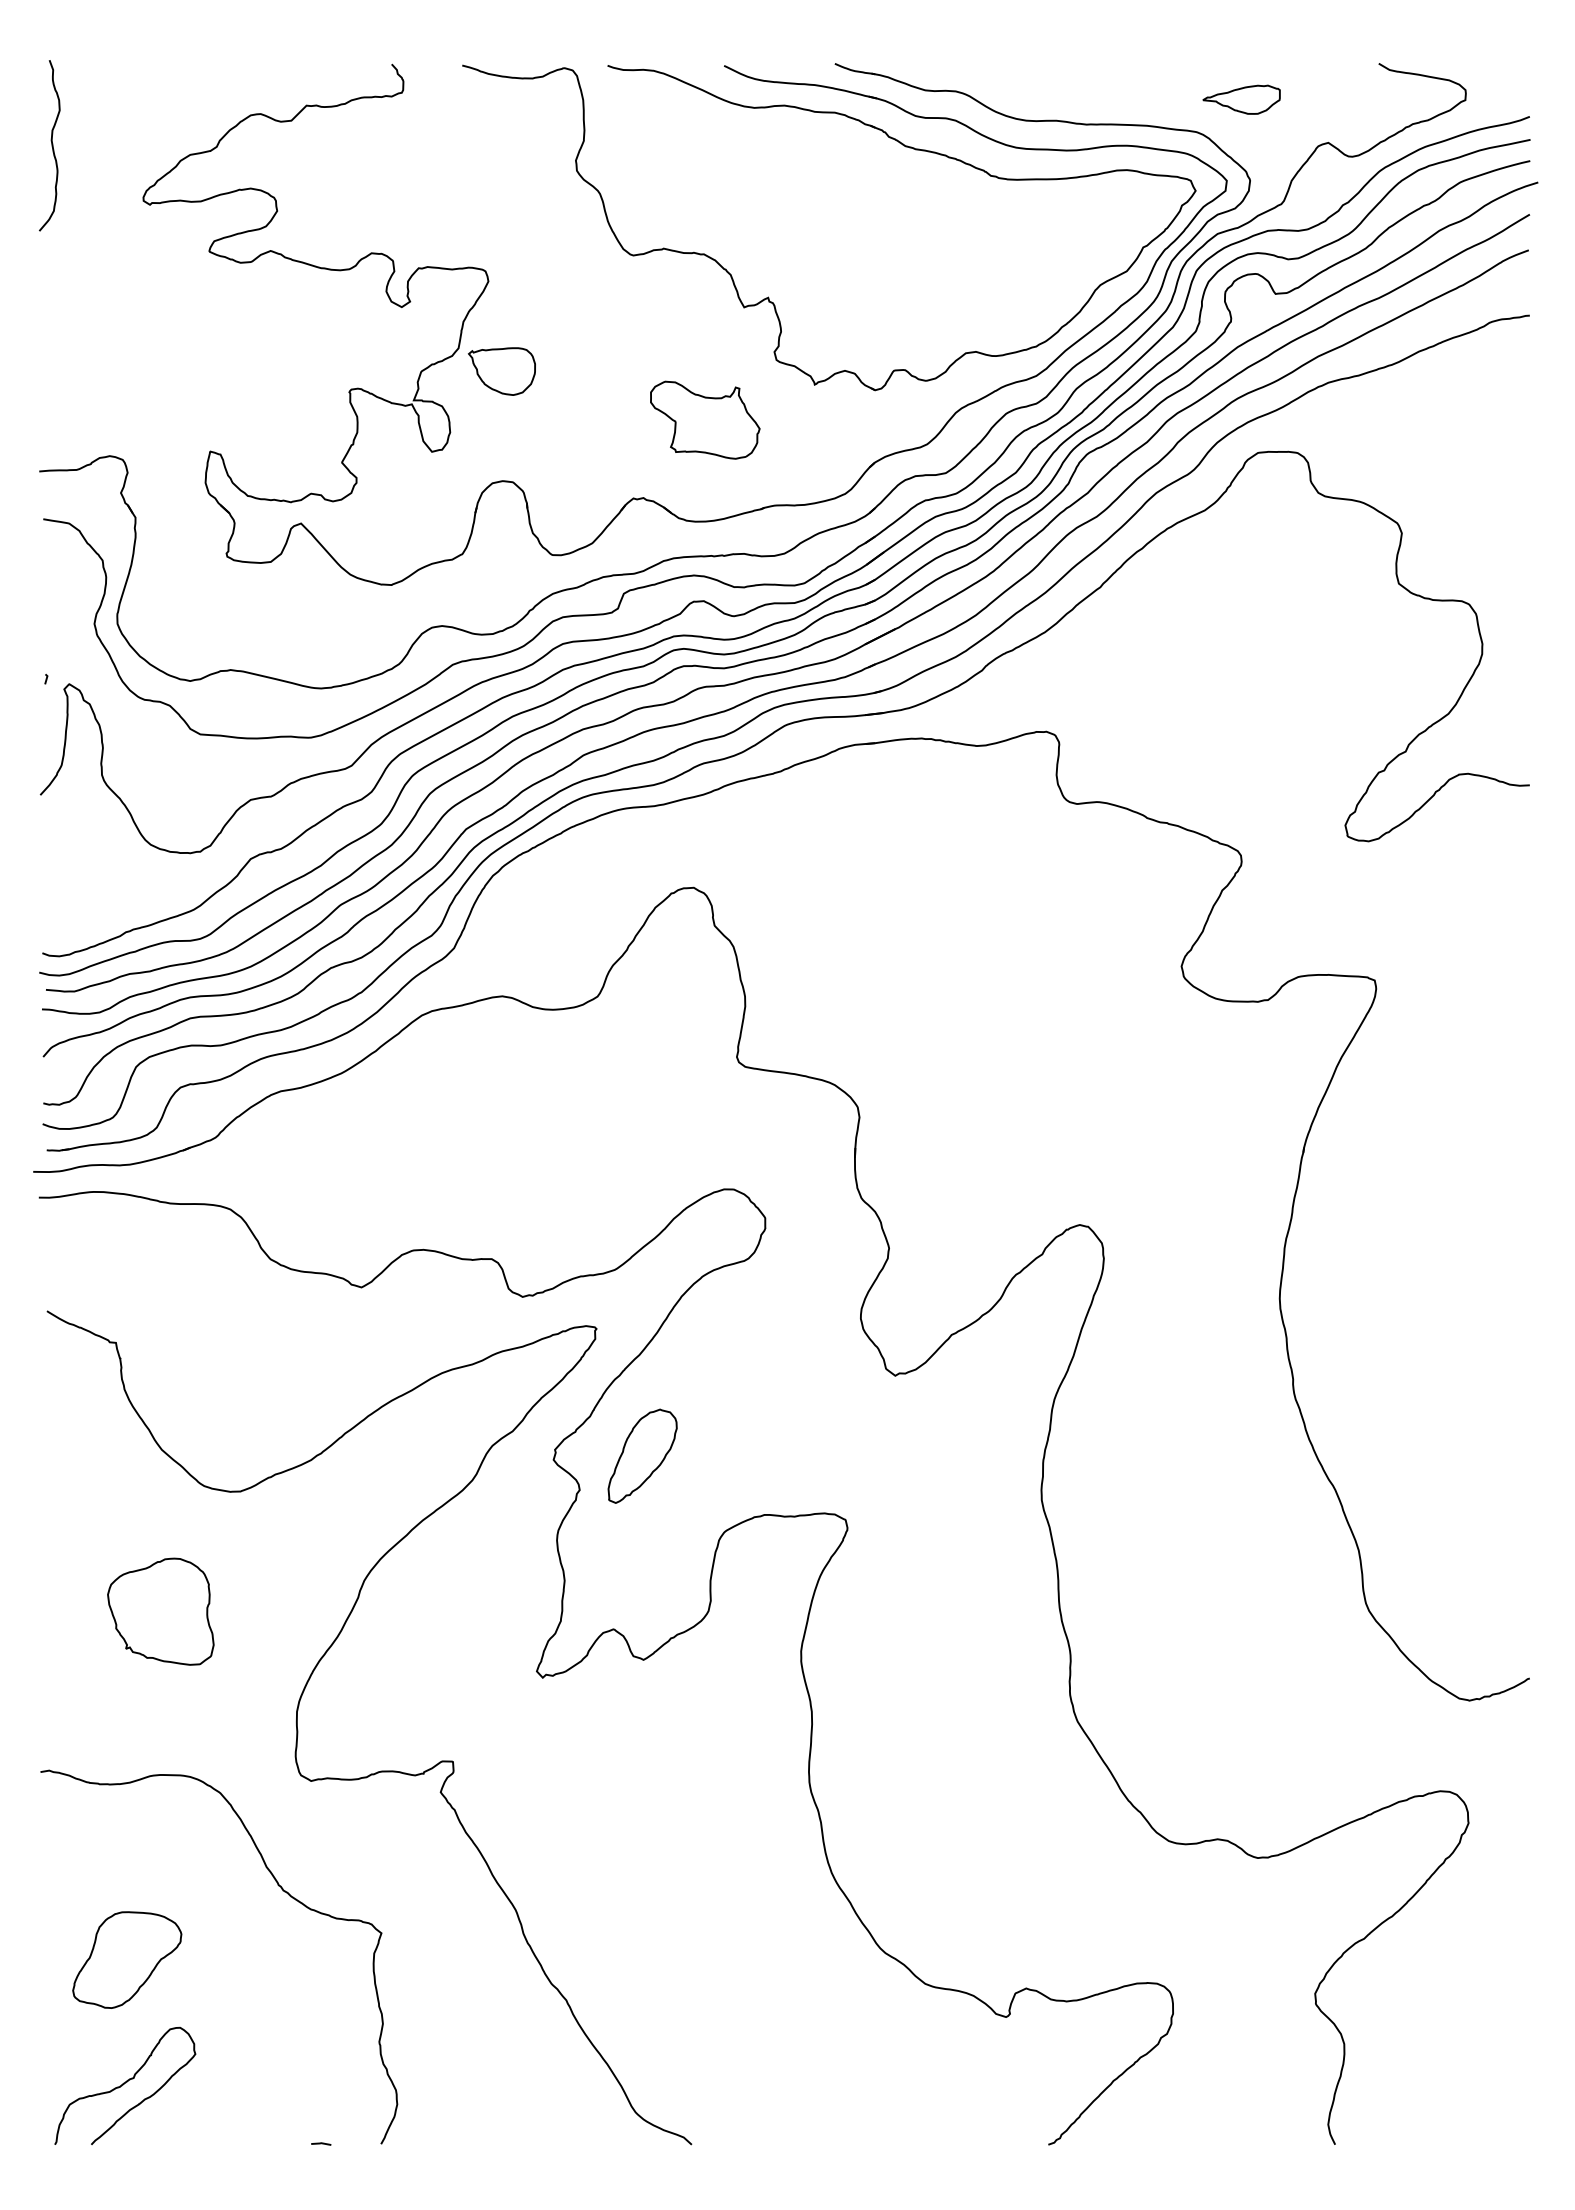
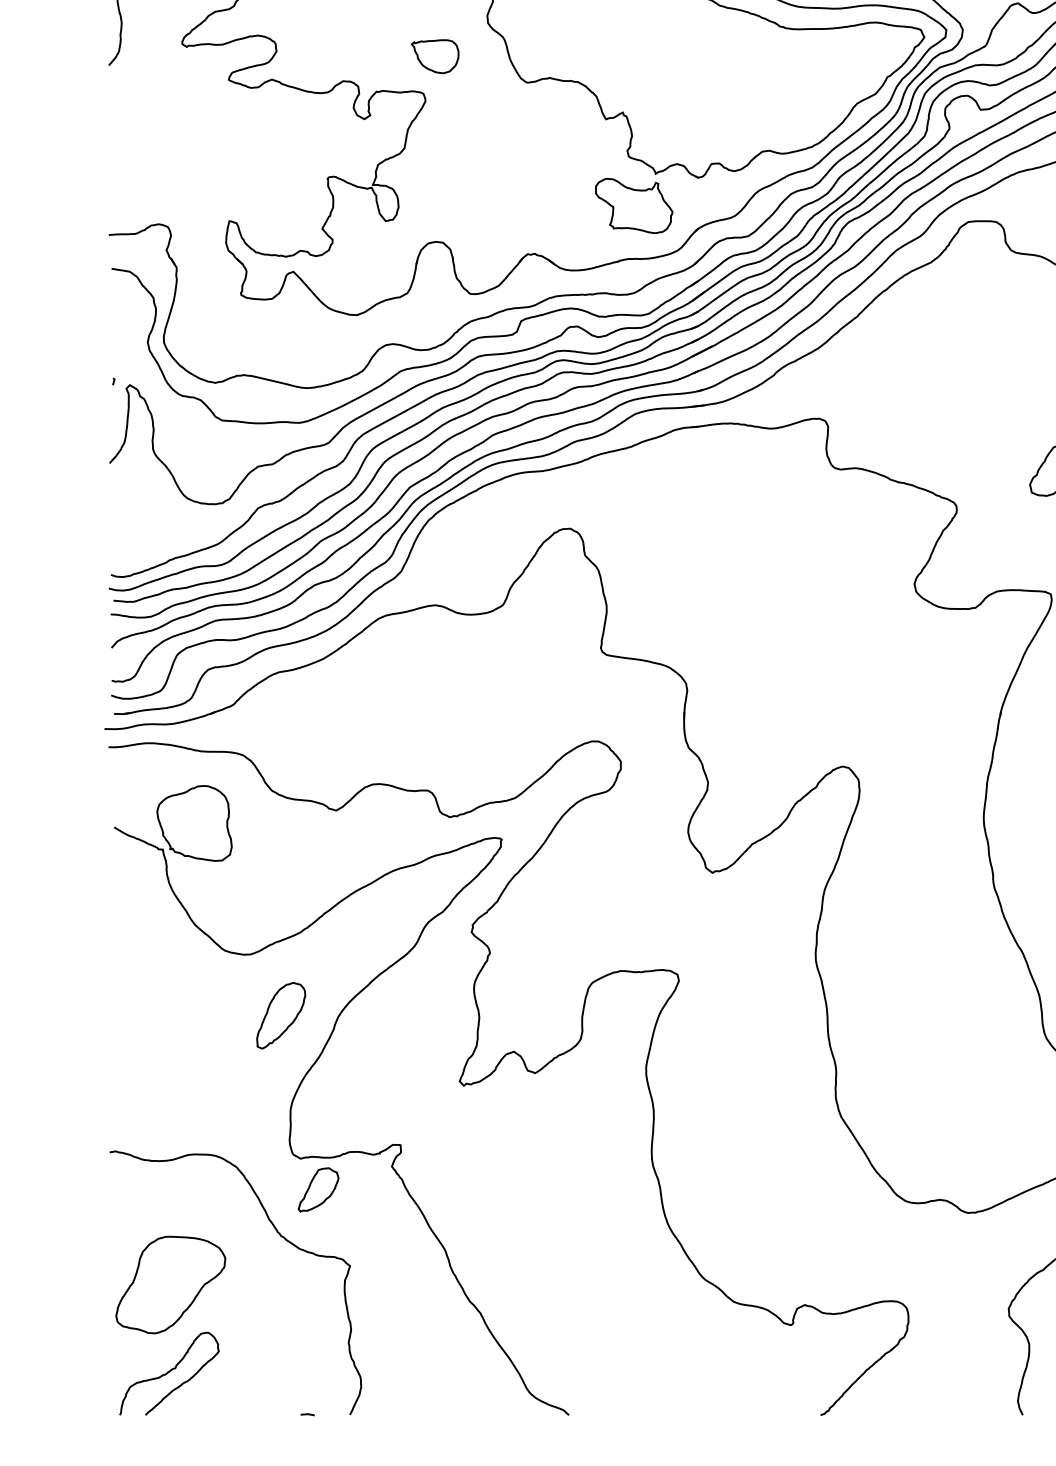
part: (501, 371) -> (434, 56), moved
part: (705, 419) -> (634, 205), moved
part: (642, 1455) -> (281, 1015), moved
part: (160, 1611) -> (194, 823), moved
part: (336, 1825) -> (318, 1190), added
part: (127, 1959) -> (171, 1284), size x1.43

